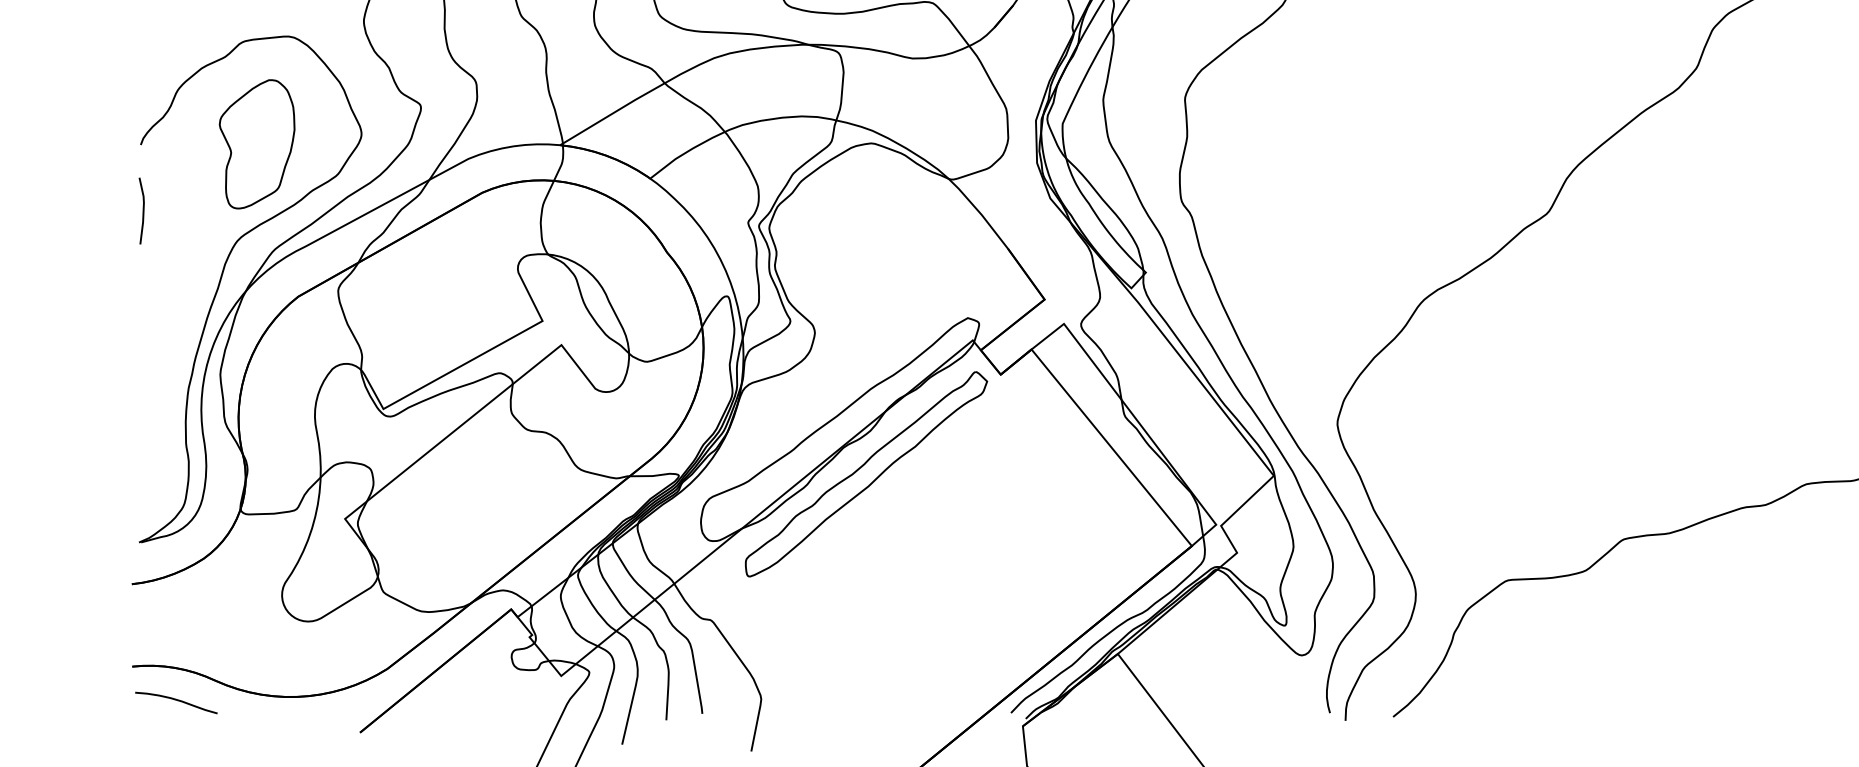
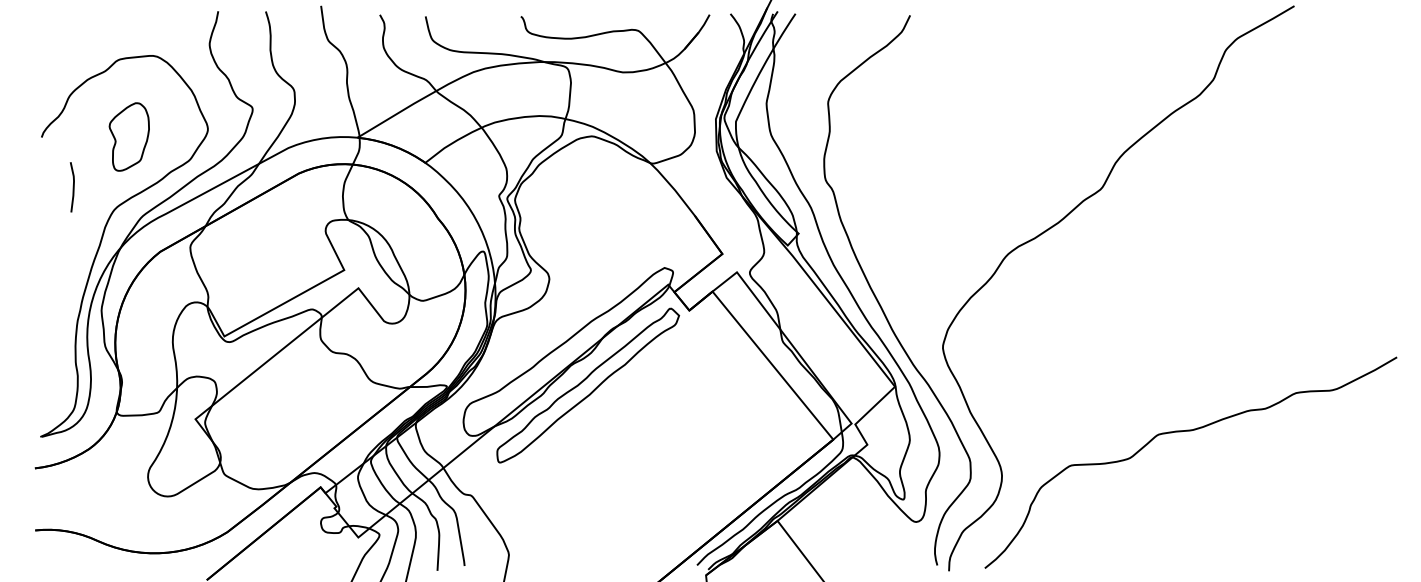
part: (257, 143) -> (129, 136), size x0.7
line: (141, 211) -> (72, 187), moved
curve: (176, 701) -> (68, 556), removed

